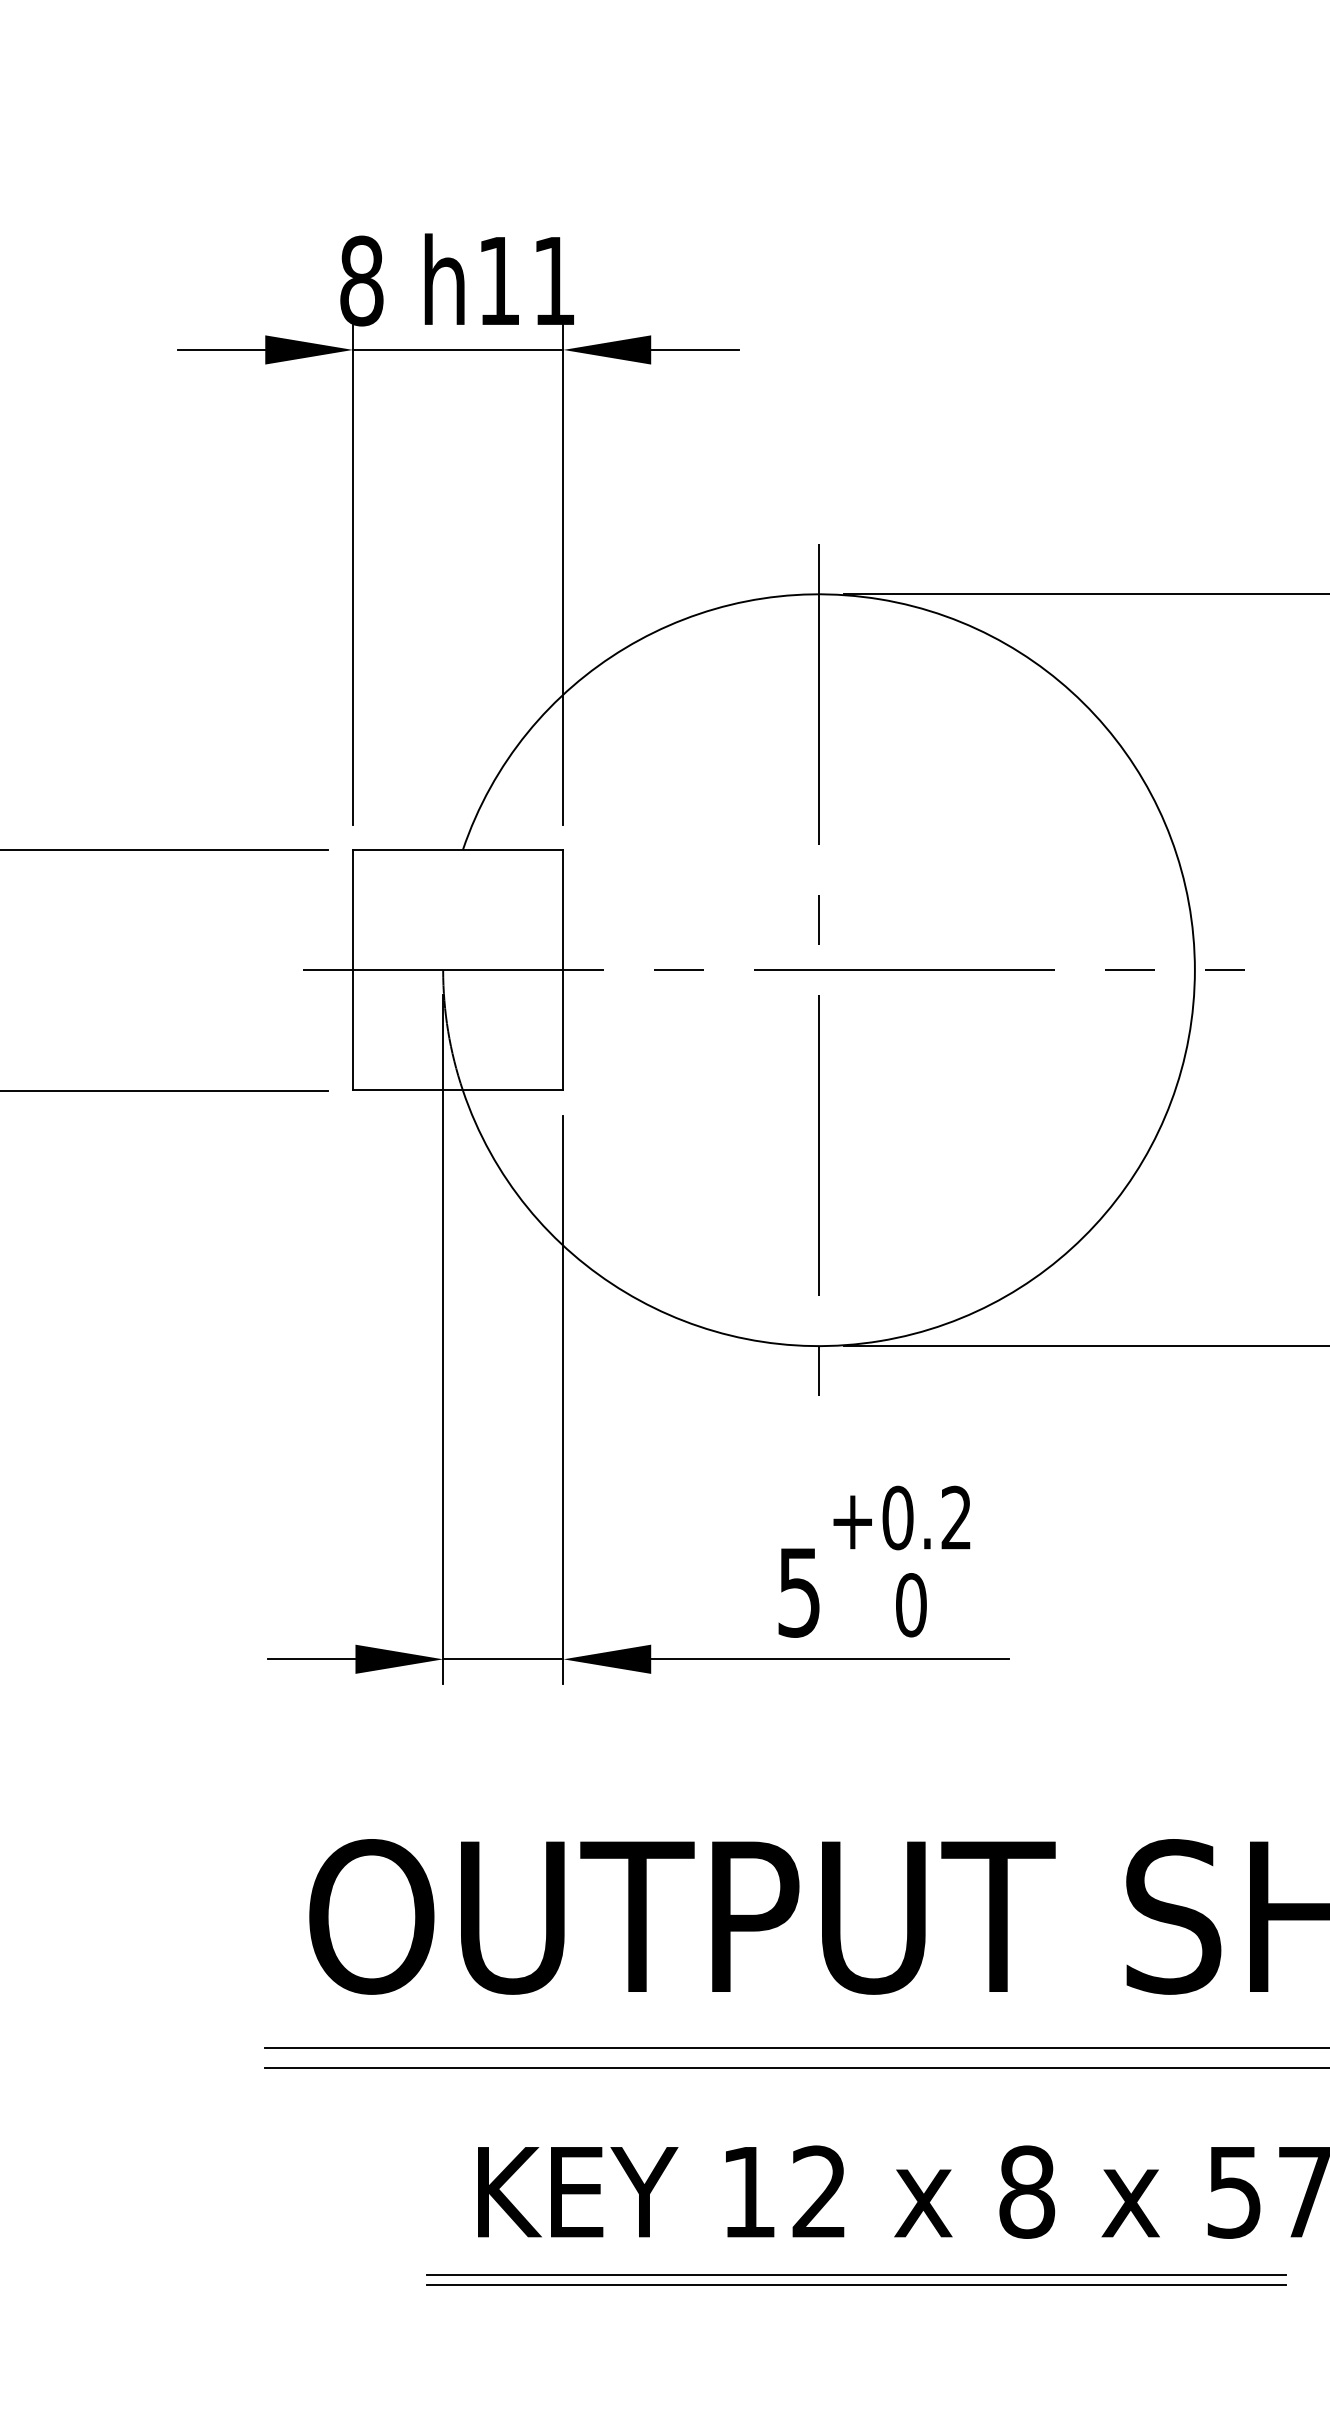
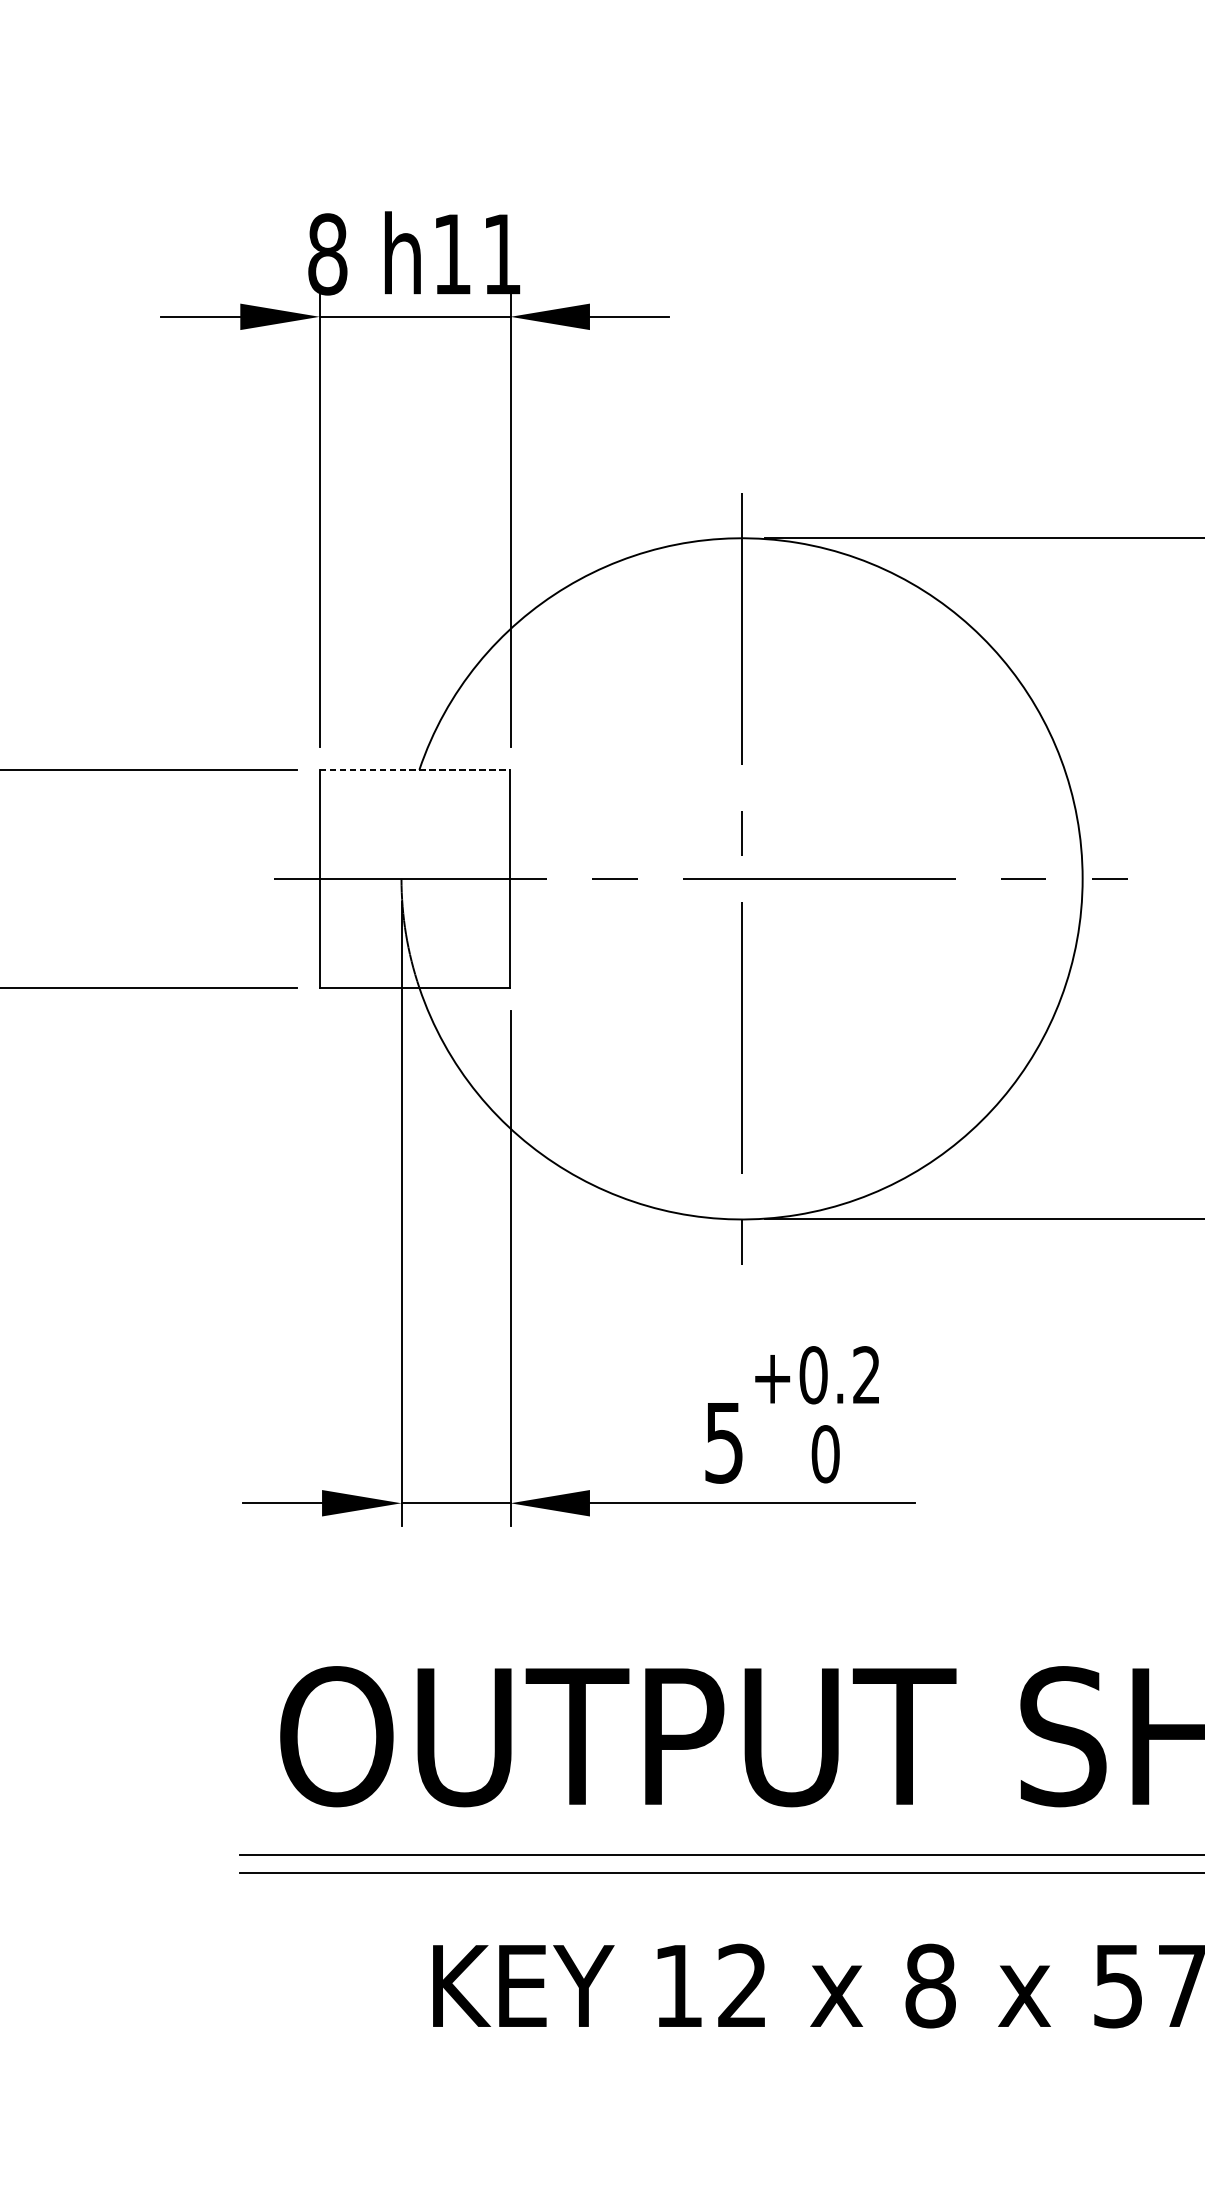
line: (458, 849) -> (415, 769), solid -> dashed
line: (856, 2275) -> (776, 2061), removed
line: (856, 2285) -> (776, 2070), removed

